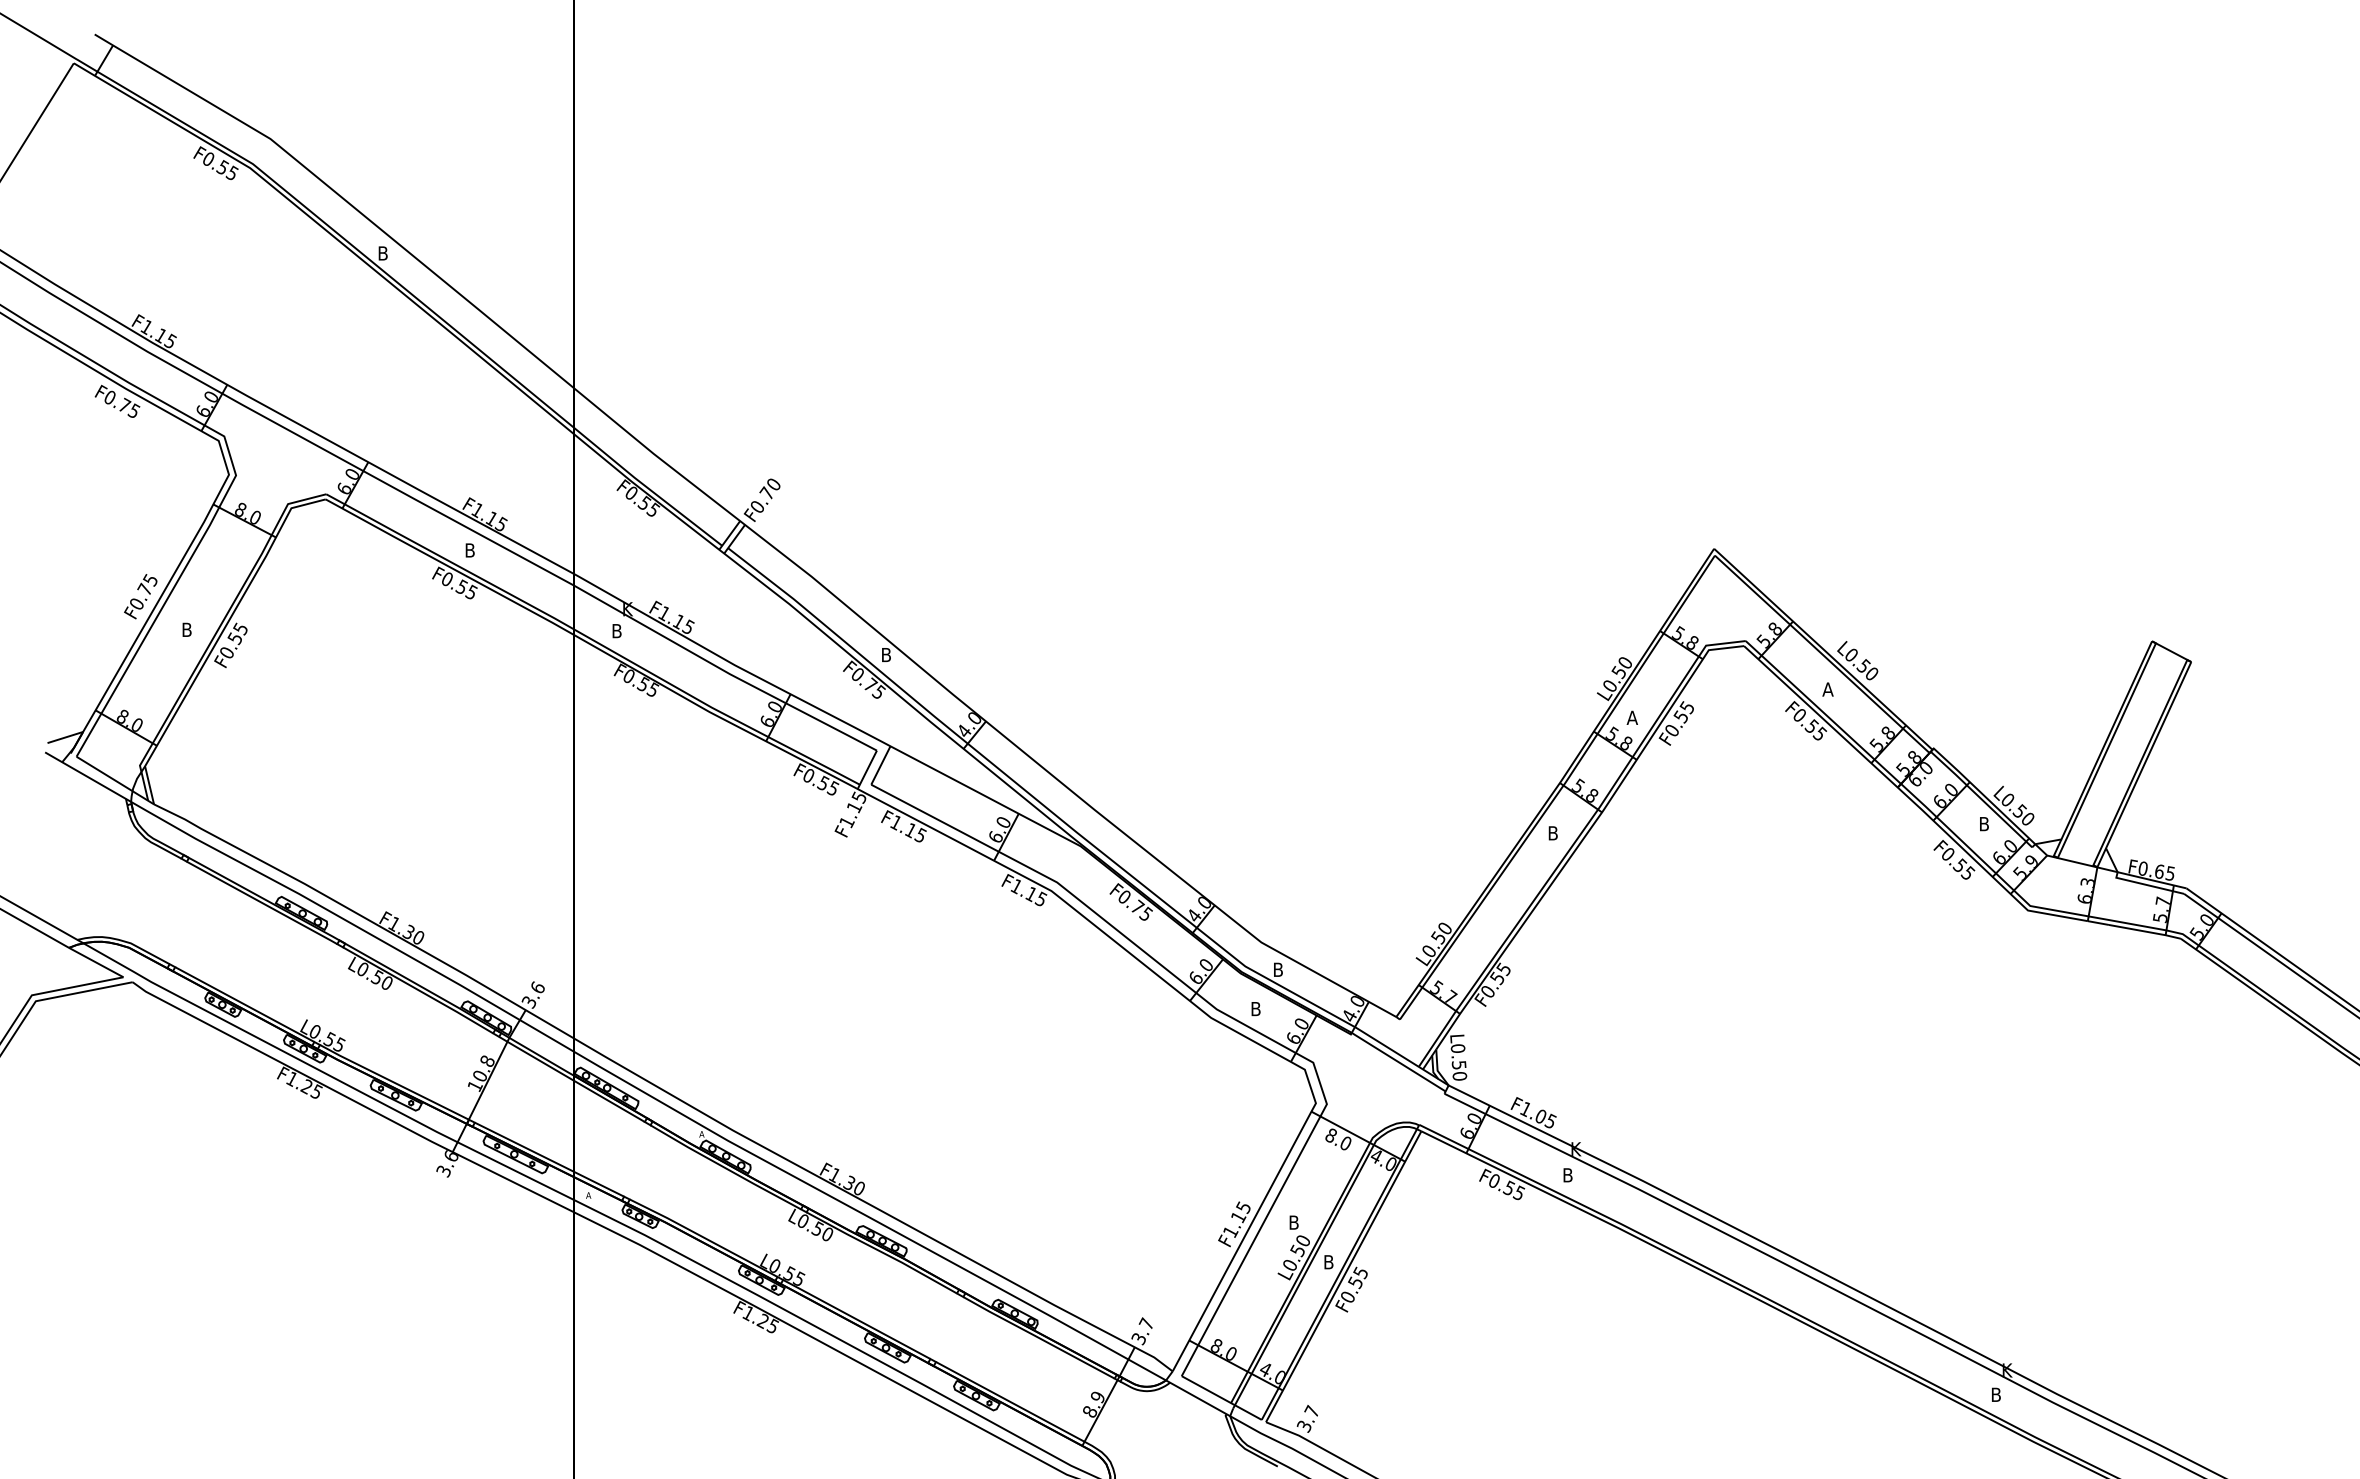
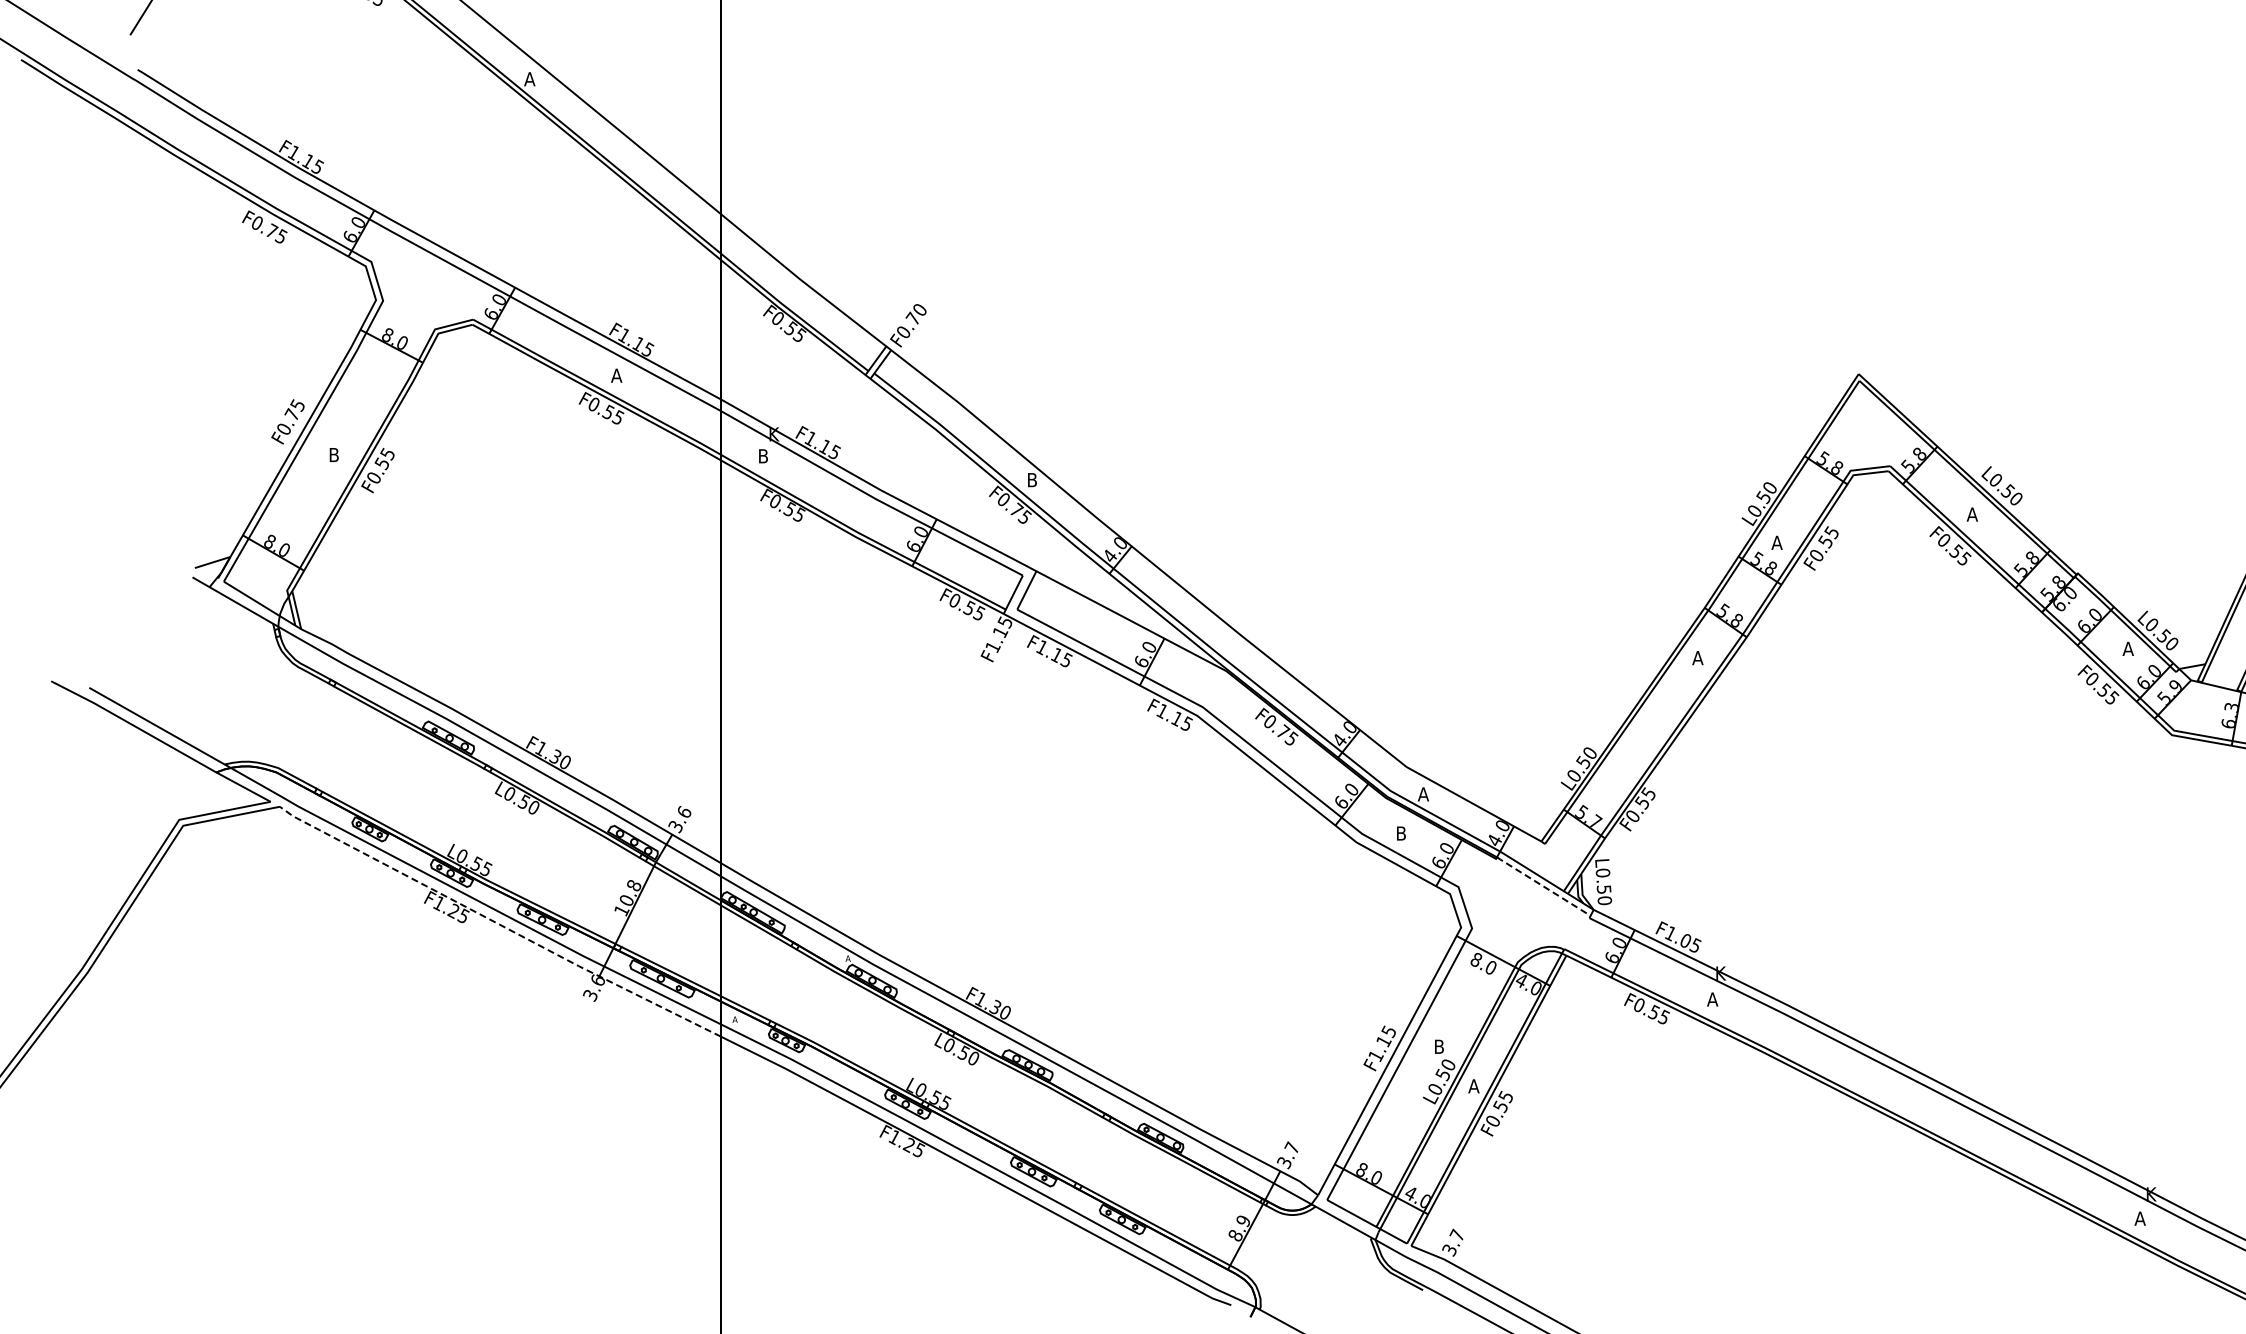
text: (382, 253) -> (529, 79), B -> A
text: (469, 550) -> (616, 375), B -> A
text: (1983, 824) -> (2127, 649), B -> A
text: (1552, 833) -> (1697, 658), B -> A
text: (1277, 969) -> (1422, 794), B -> A
line: (1398, 1061) -> (1543, 885), solid -> dashed
line: (351, 1099) -> (498, 923), solid -> dashed
text: (1567, 1175) -> (1712, 999), B -> A
text: (1328, 1262) -> (1473, 1086), B -> A
text: (1995, 1394) -> (2139, 1218), B -> A

